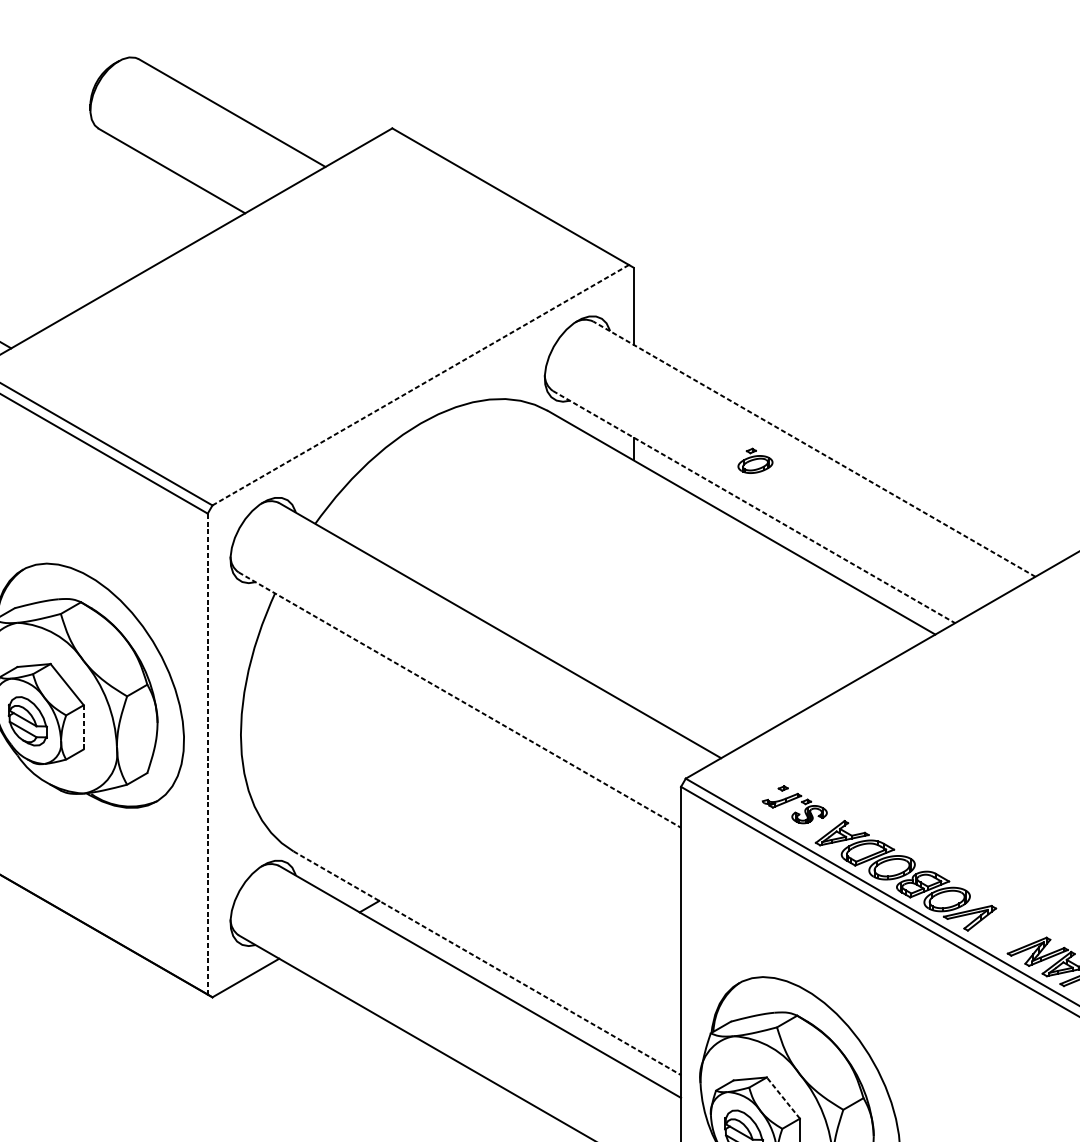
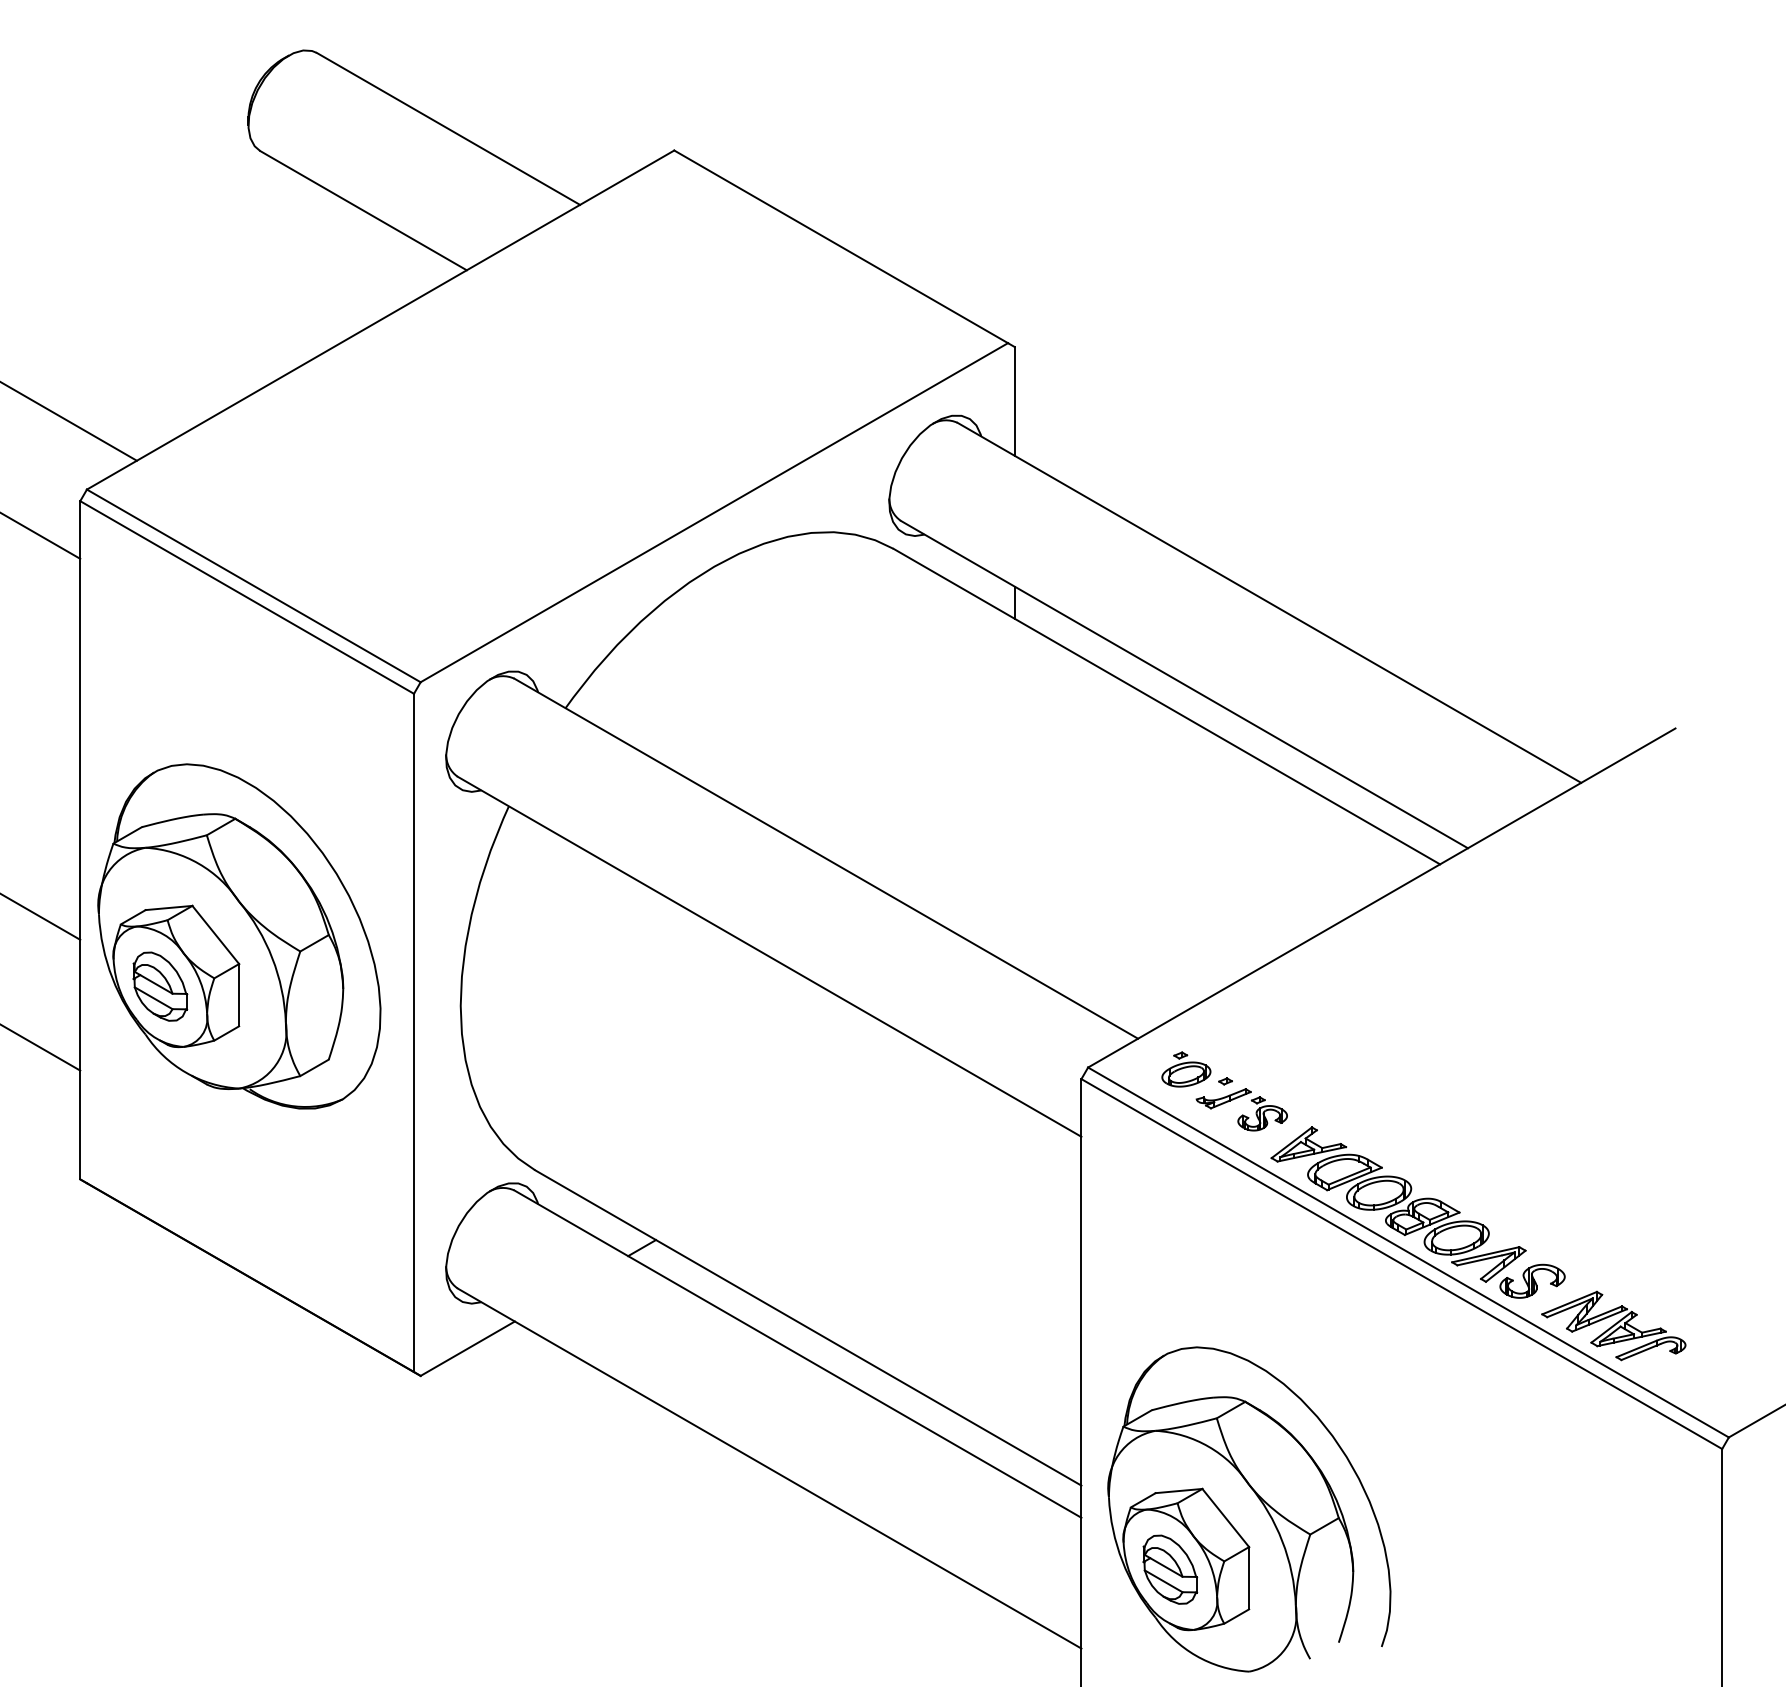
line: (420, 385) -> (714, 512), dashed -> solid
line: (813, 448) -> (1268, 602), dashed -> solid
part: (755, 460) -> (1186, 1069), moved
line: (754, 507) -> (1184, 684), dashed -> solid
line: (460, 700) -> (770, 957), dashed -> solid
line: (84, 726) -> (239, 994), dashed -> solid
line: (208, 753) -> (414, 1032), dashed -> solid
part: (1000, 929) -> (1532, 1280), added
line: (487, 963) -> (808, 1328), dashed -> solid
line: (783, 1097) -> (1225, 1517), dashed -> solid

